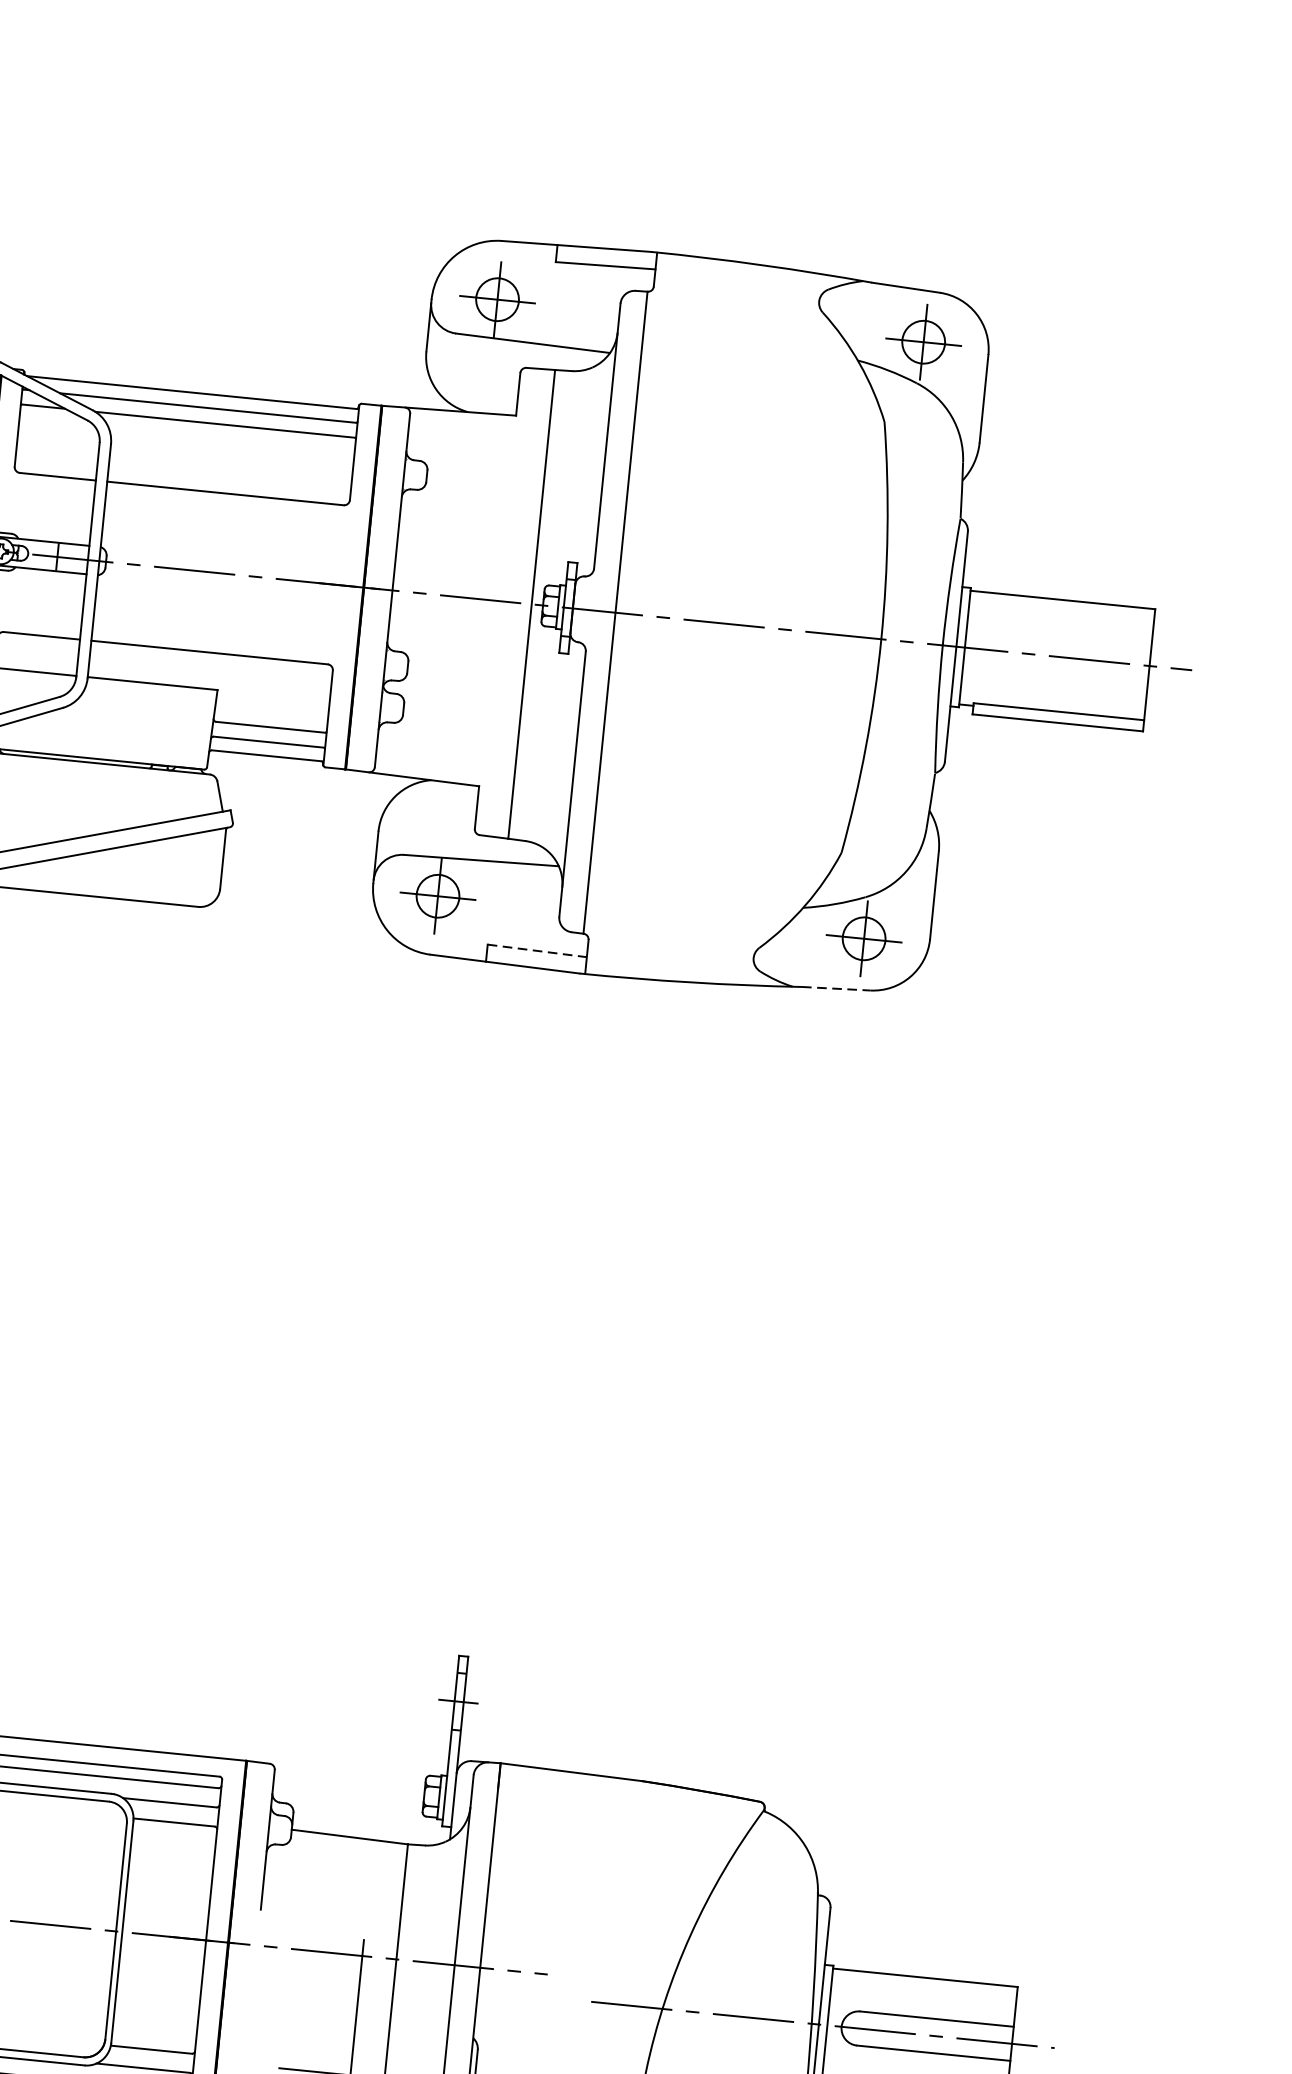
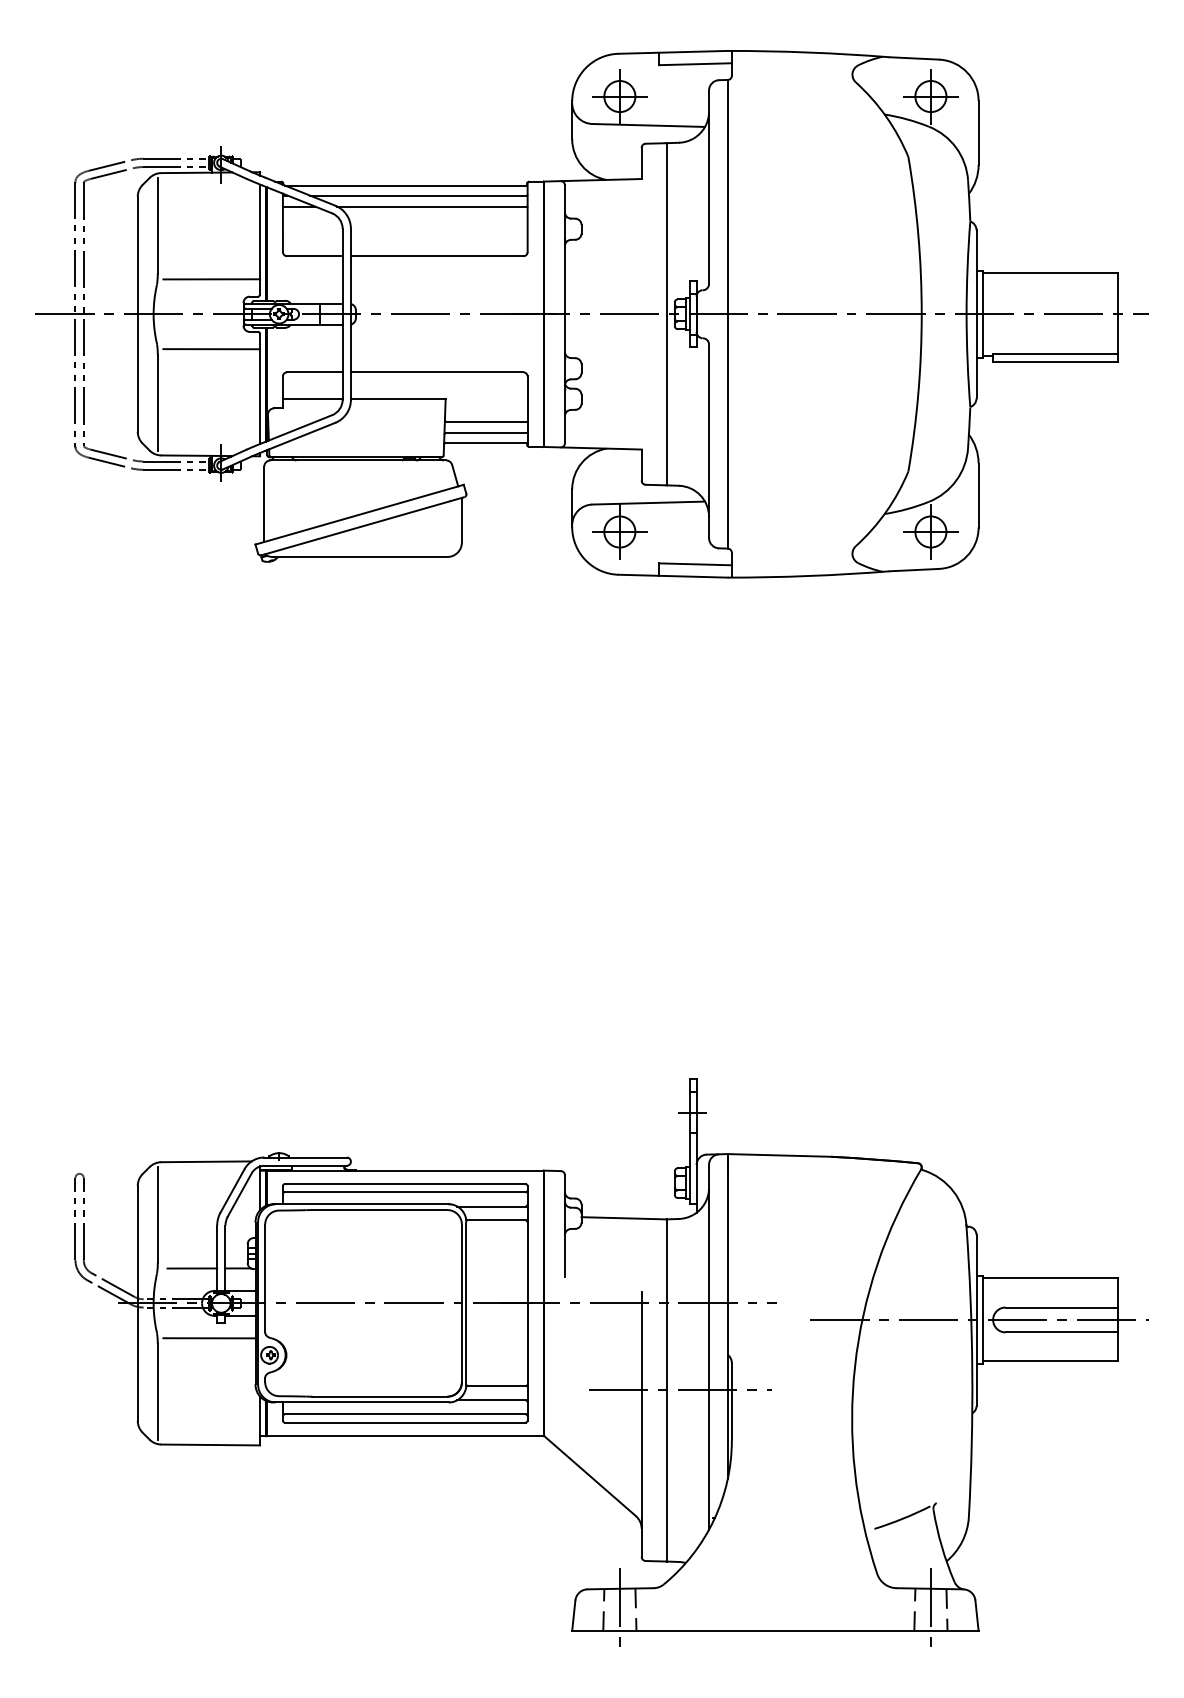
line: (538, 951) -> (696, 564), dashed -> solid
line: (836, 989) -> (914, 570), dashed -> solid

